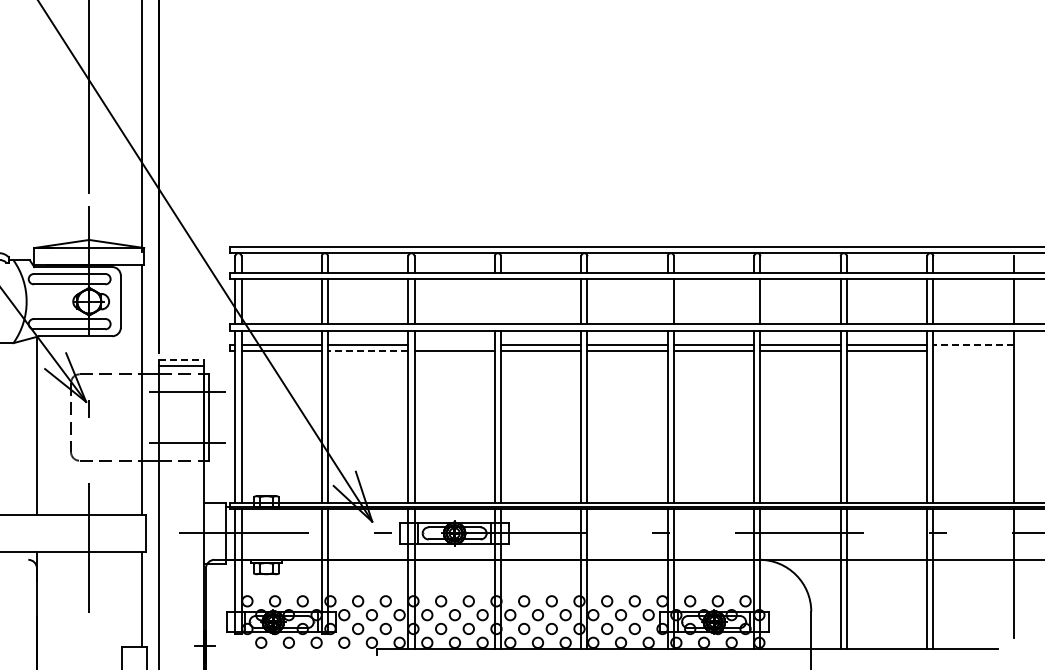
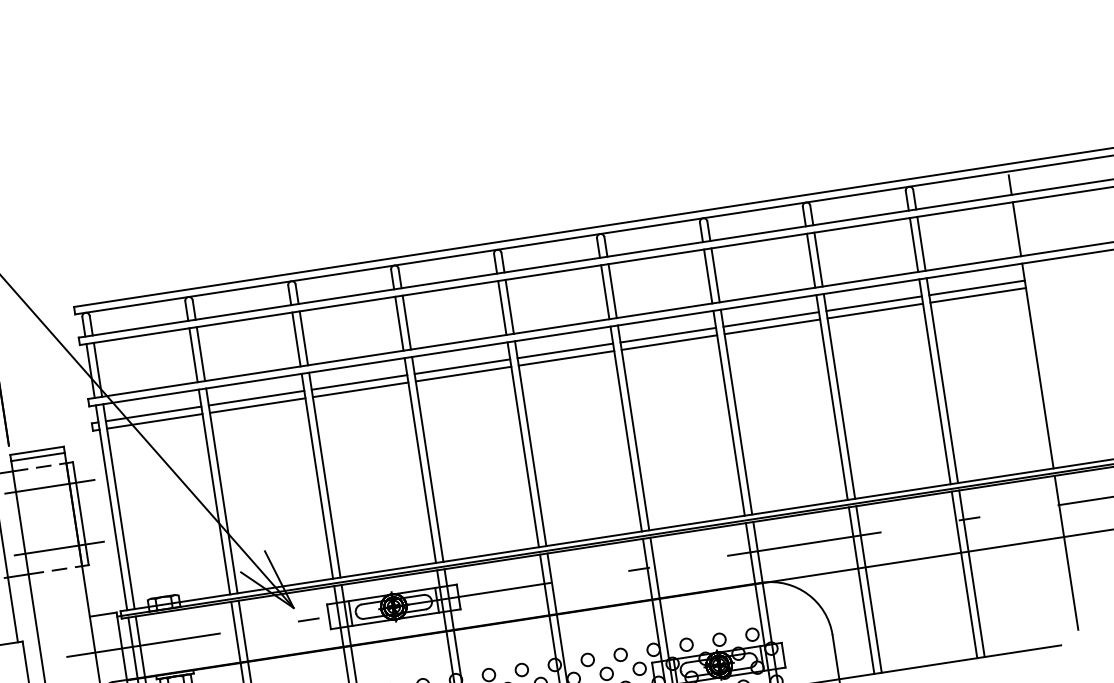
line: (494, 301) -> (399, 323), added
line: (501, 301) -> (407, 322), added
line: (667, 301) -> (604, 292), added
line: (754, 301) -> (708, 276), added
line: (454, 344) -> (359, 382), added
line: (973, 344) -> (977, 287), dashed -> solid
line: (367, 351) -> (256, 406), dashed -> solid
line: (973, 351) -> (978, 295), added
line: (181, 360) -> (37, 450), dashed -> solid

